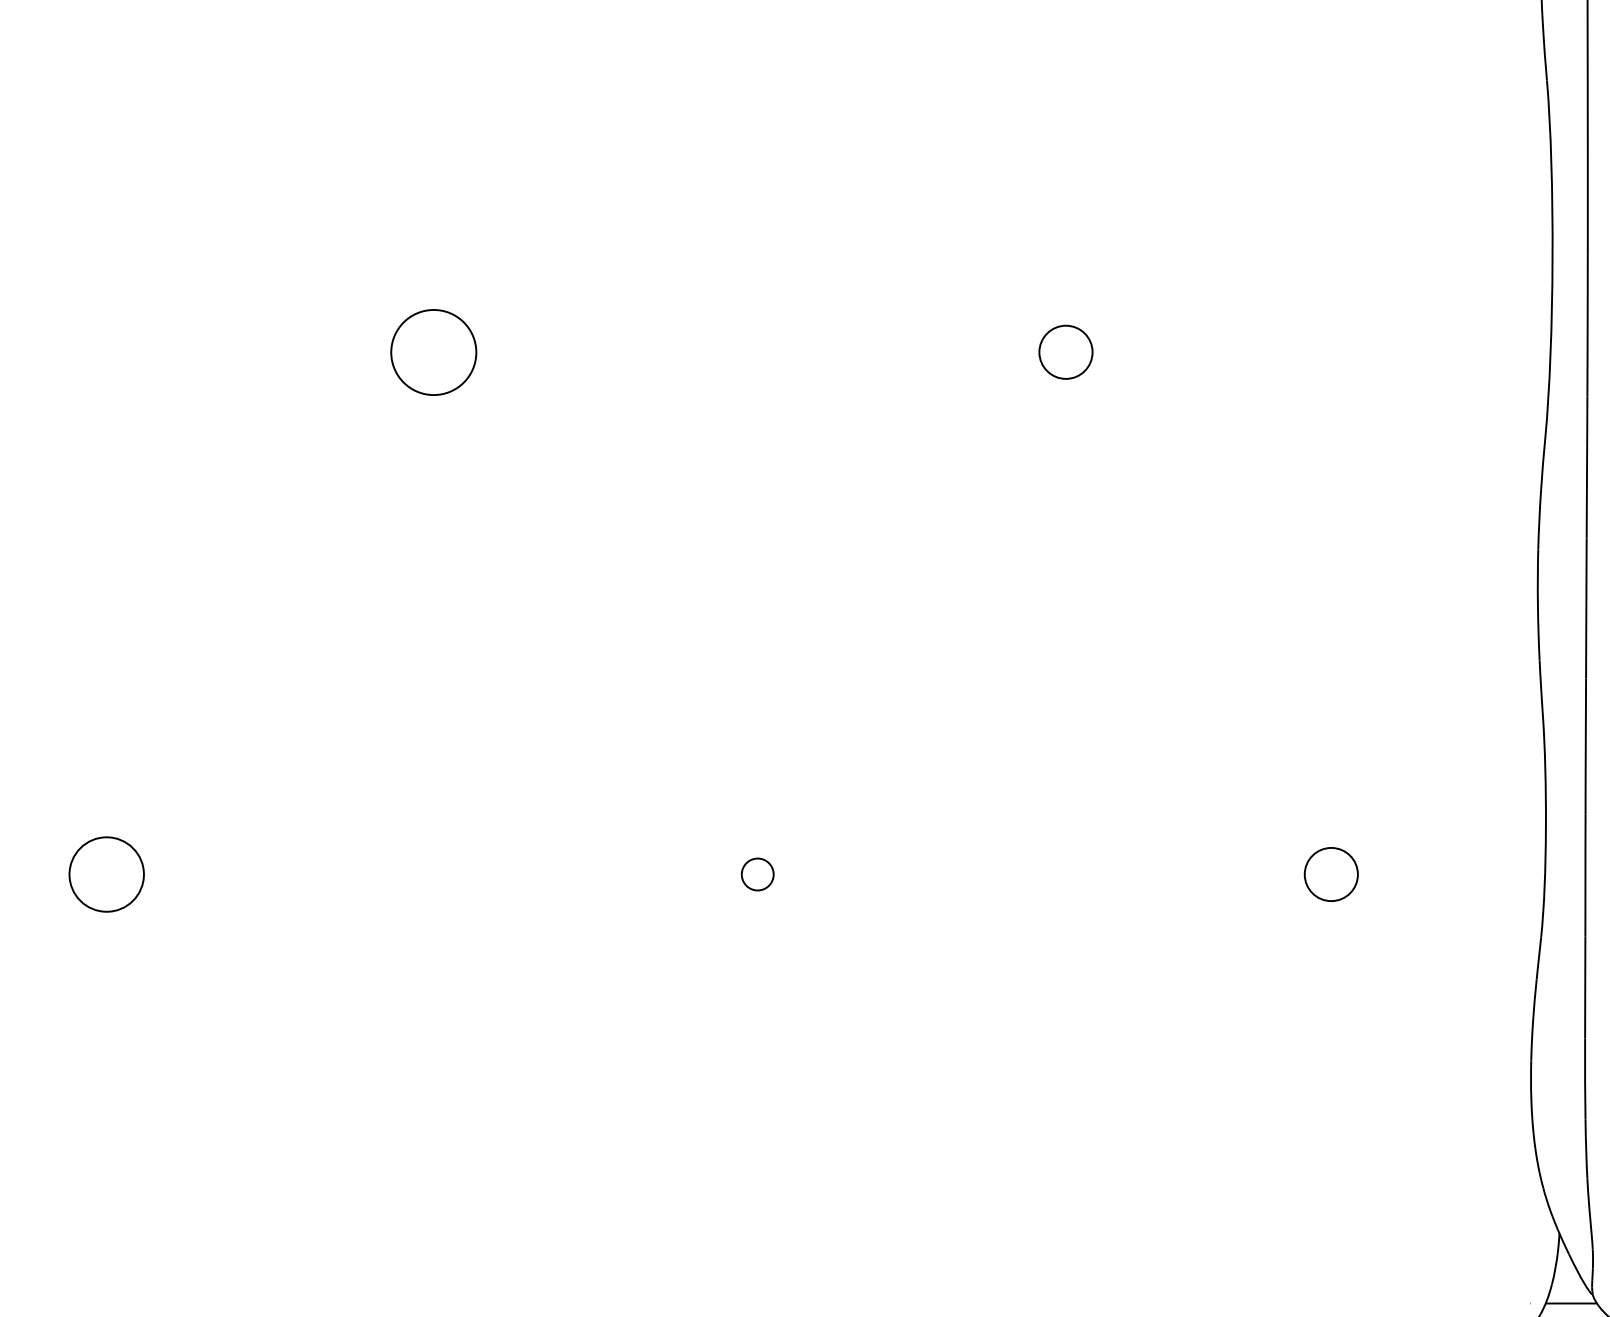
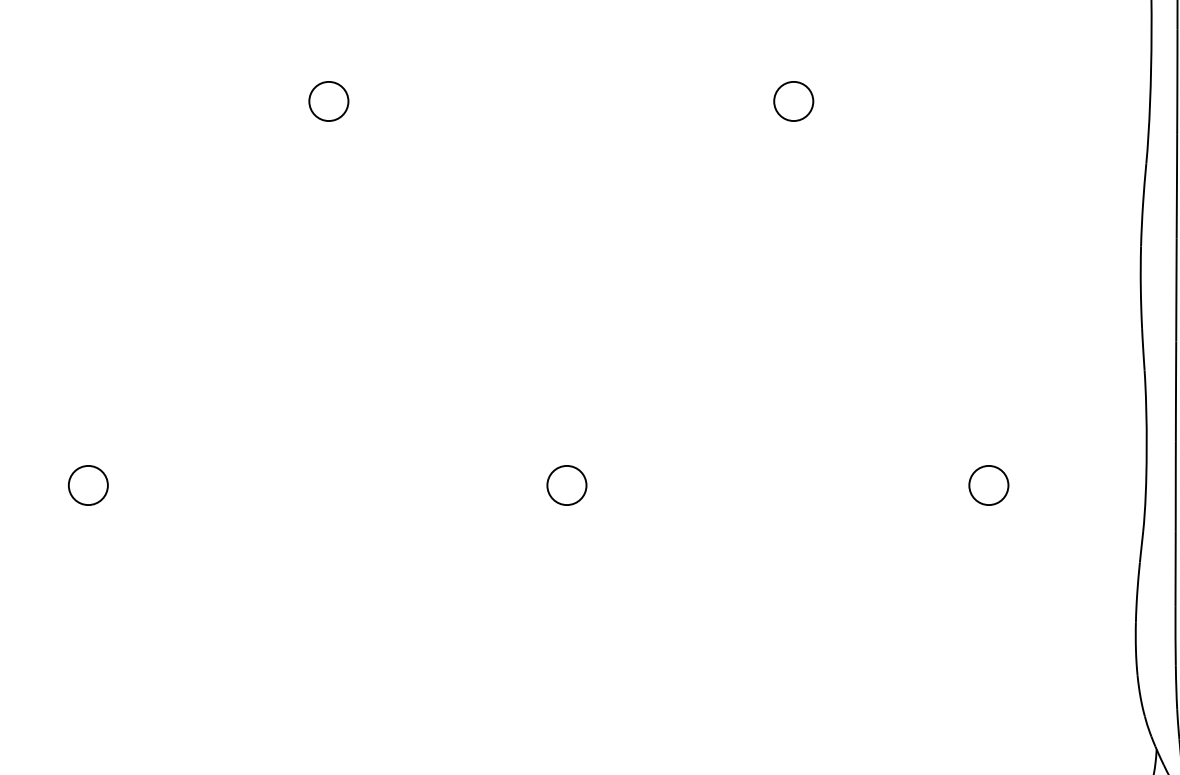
circle: (433, 351) -> (328, 100), size x0.62
circle: (106, 874) -> (88, 485), size x0.71
circle: (757, 874) -> (566, 485), size x1.67

